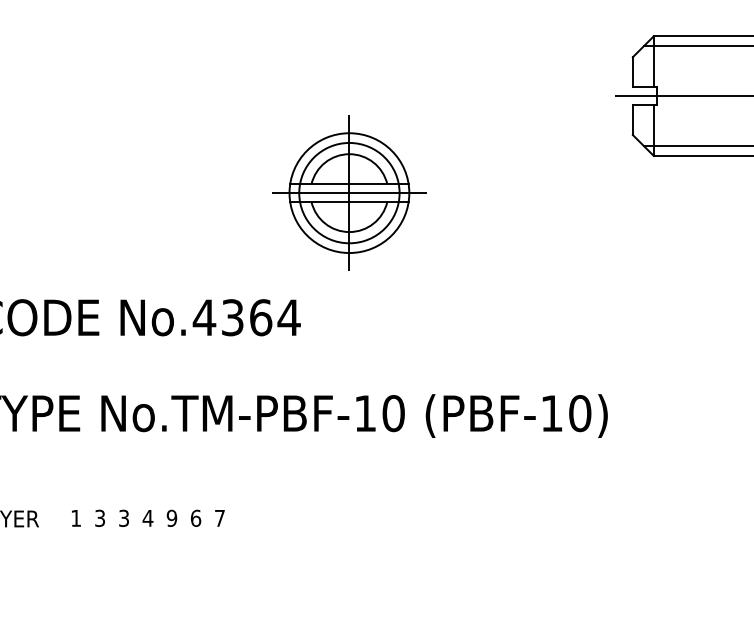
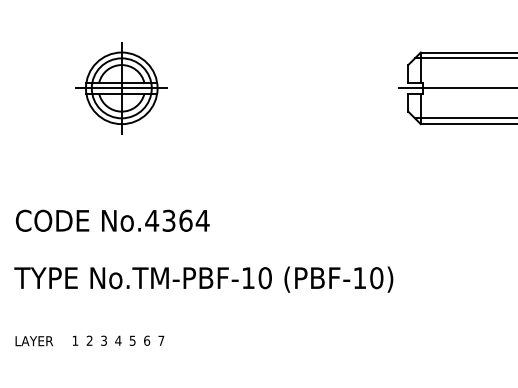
part: (348, 193) -> (121, 88), moved
text: (99, 517) -> (89, 340), 3 -> 2
text: (171, 517) -> (132, 340), 9 -> 5

